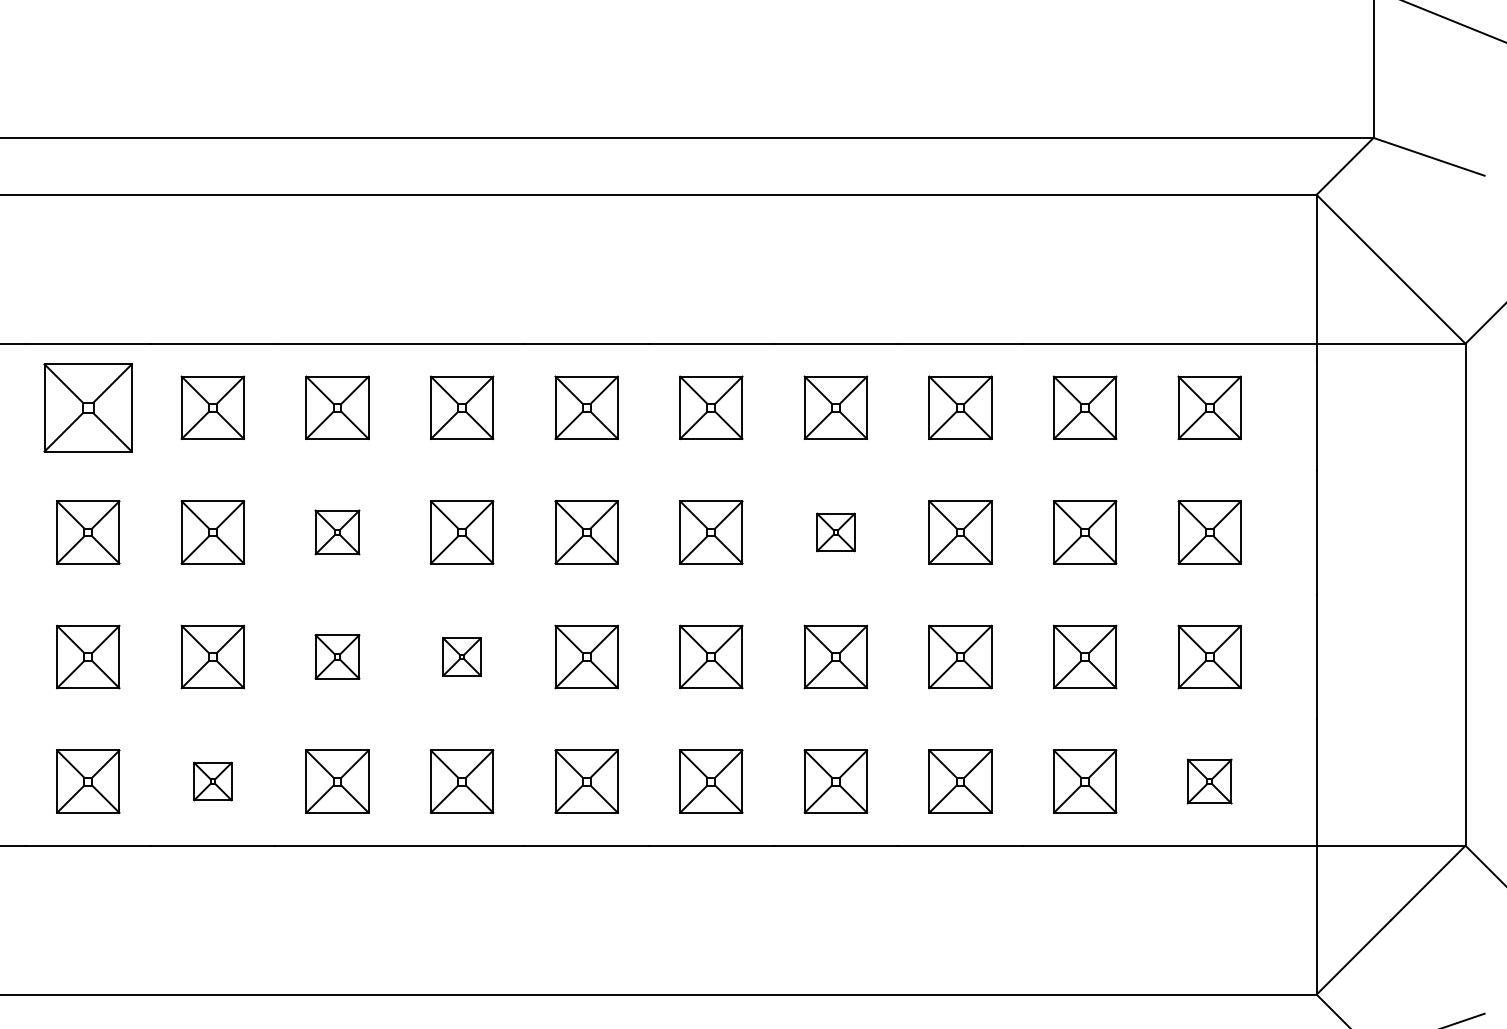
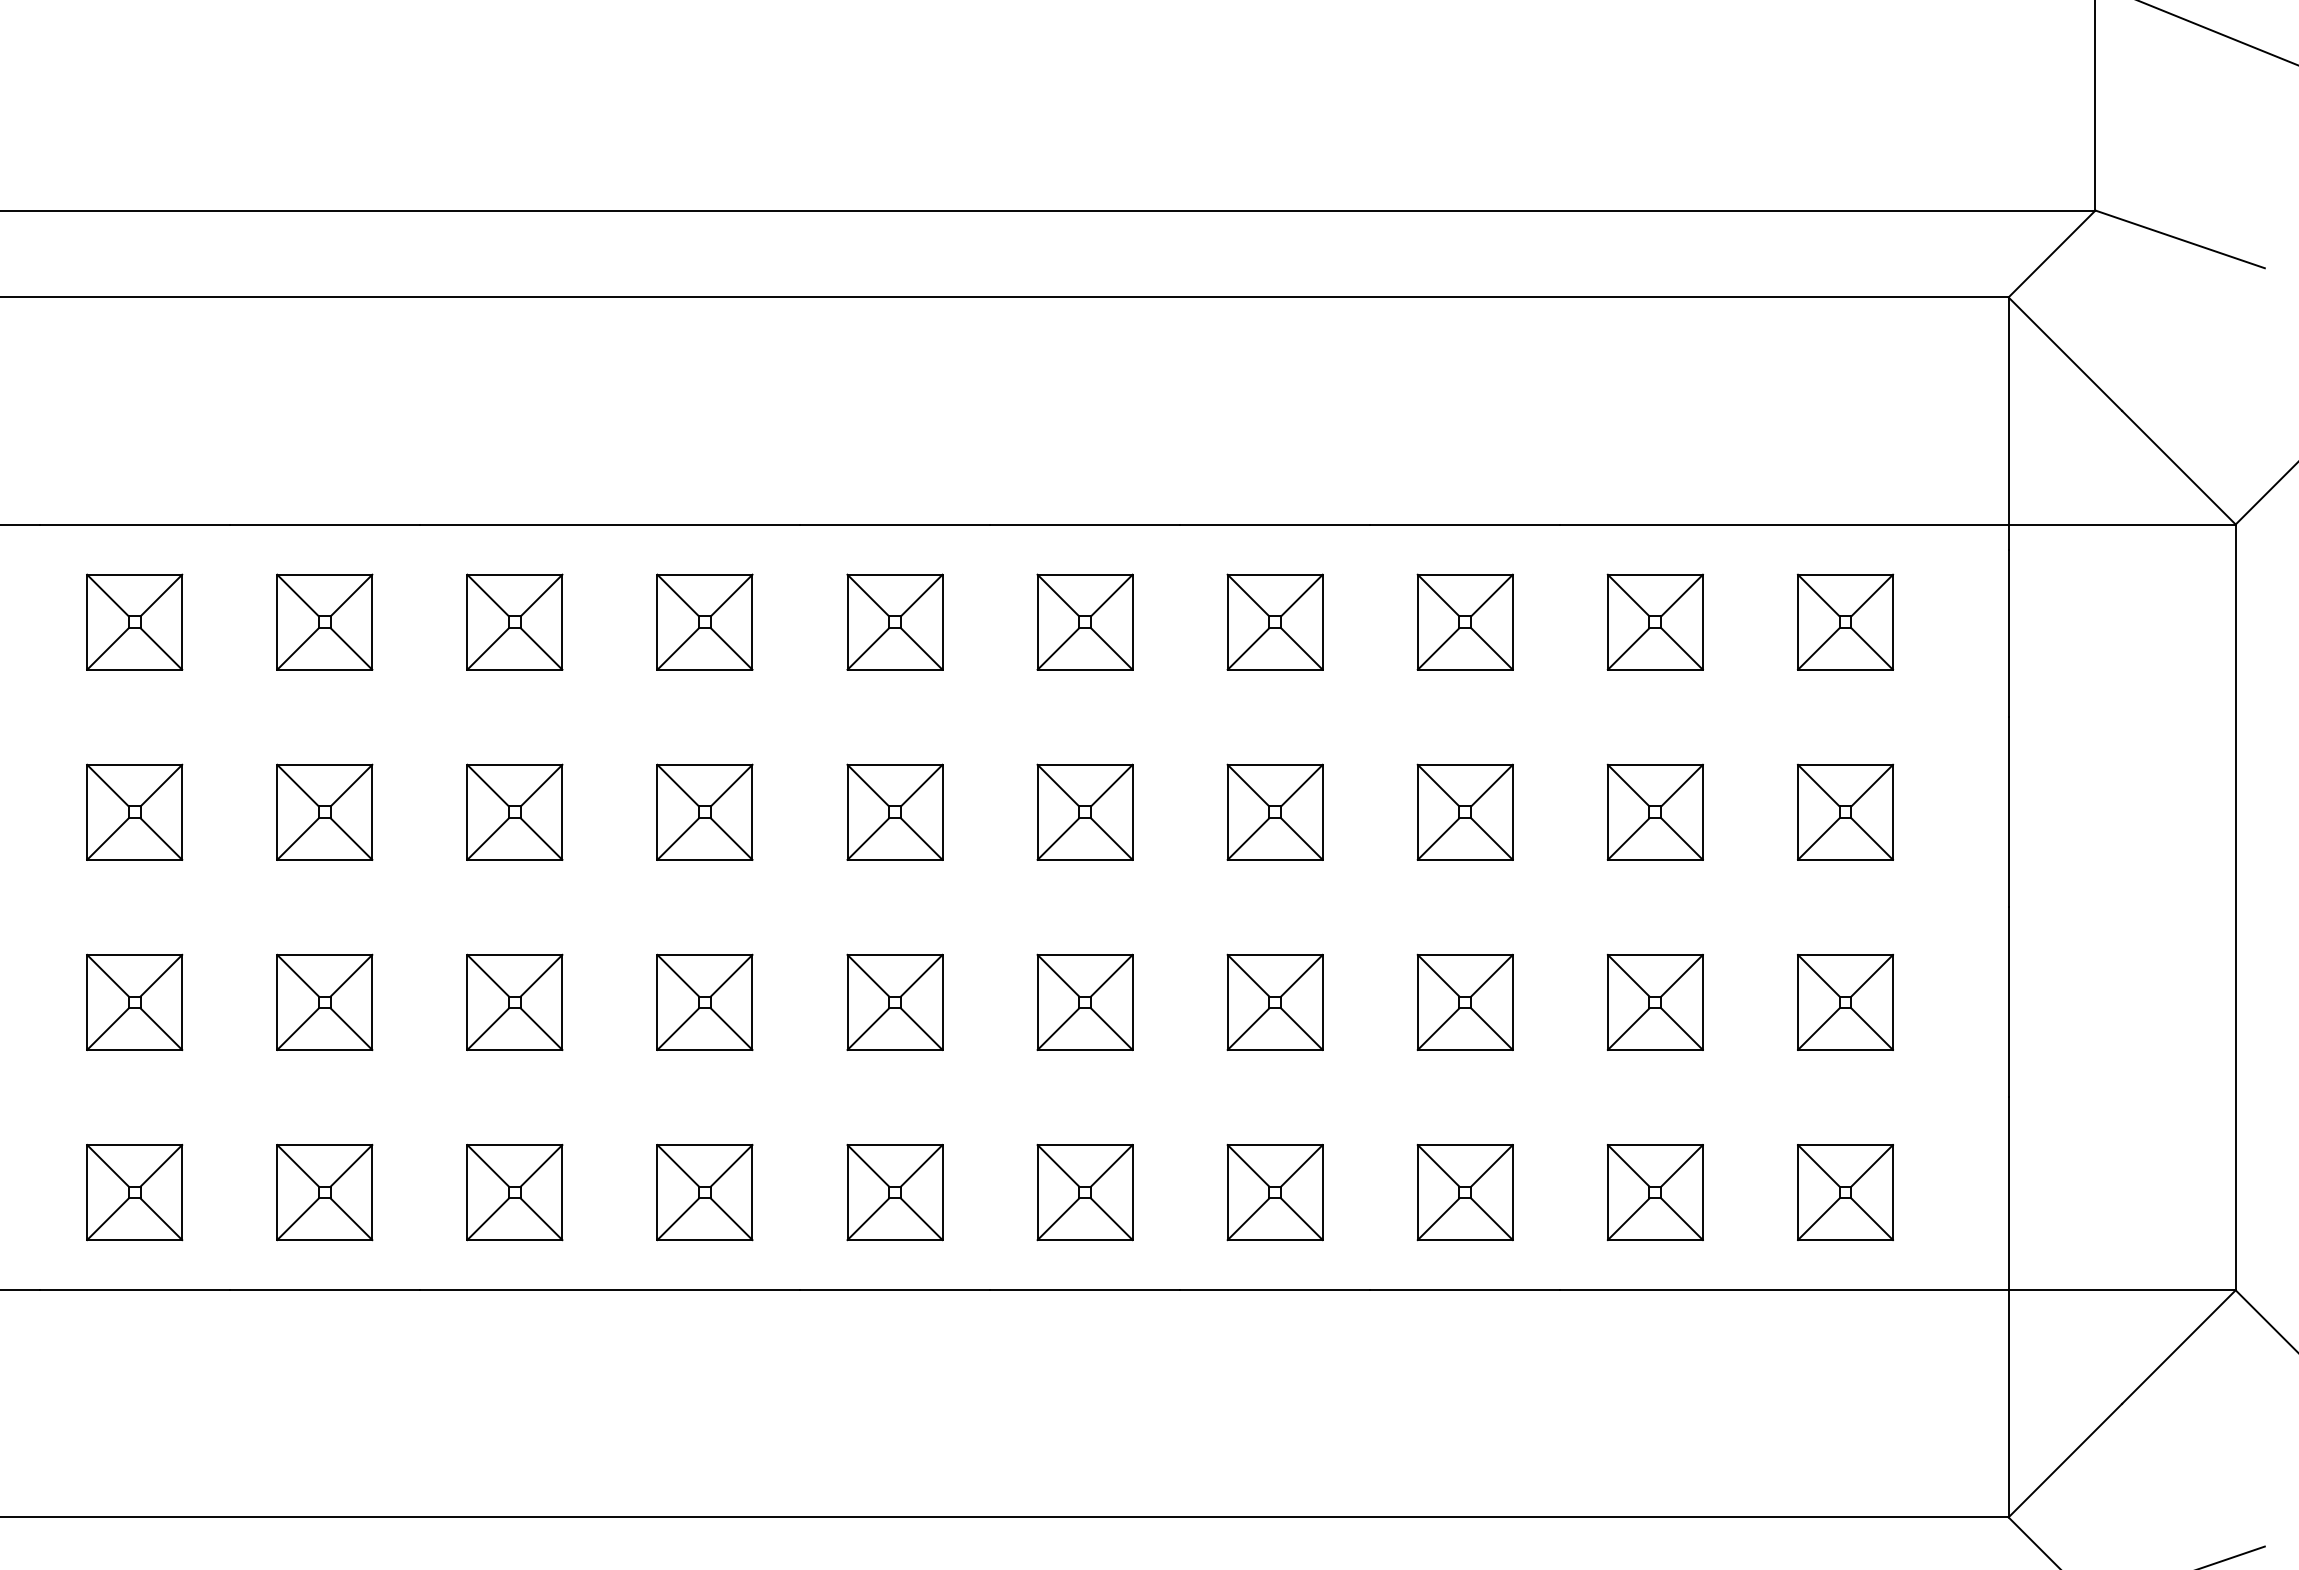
part: (88, 407) -> (135, 621), size x0.71
part: (337, 532) -> (514, 812), size x1.43
part: (835, 532) -> (1274, 812), size x1.67
part: (337, 656) -> (514, 1001), size x1.43
part: (461, 656) -> (704, 1001), size x1.67
part: (212, 781) -> (324, 1192), size x1.67
part: (1209, 781) -> (1845, 1192), size x1.43

